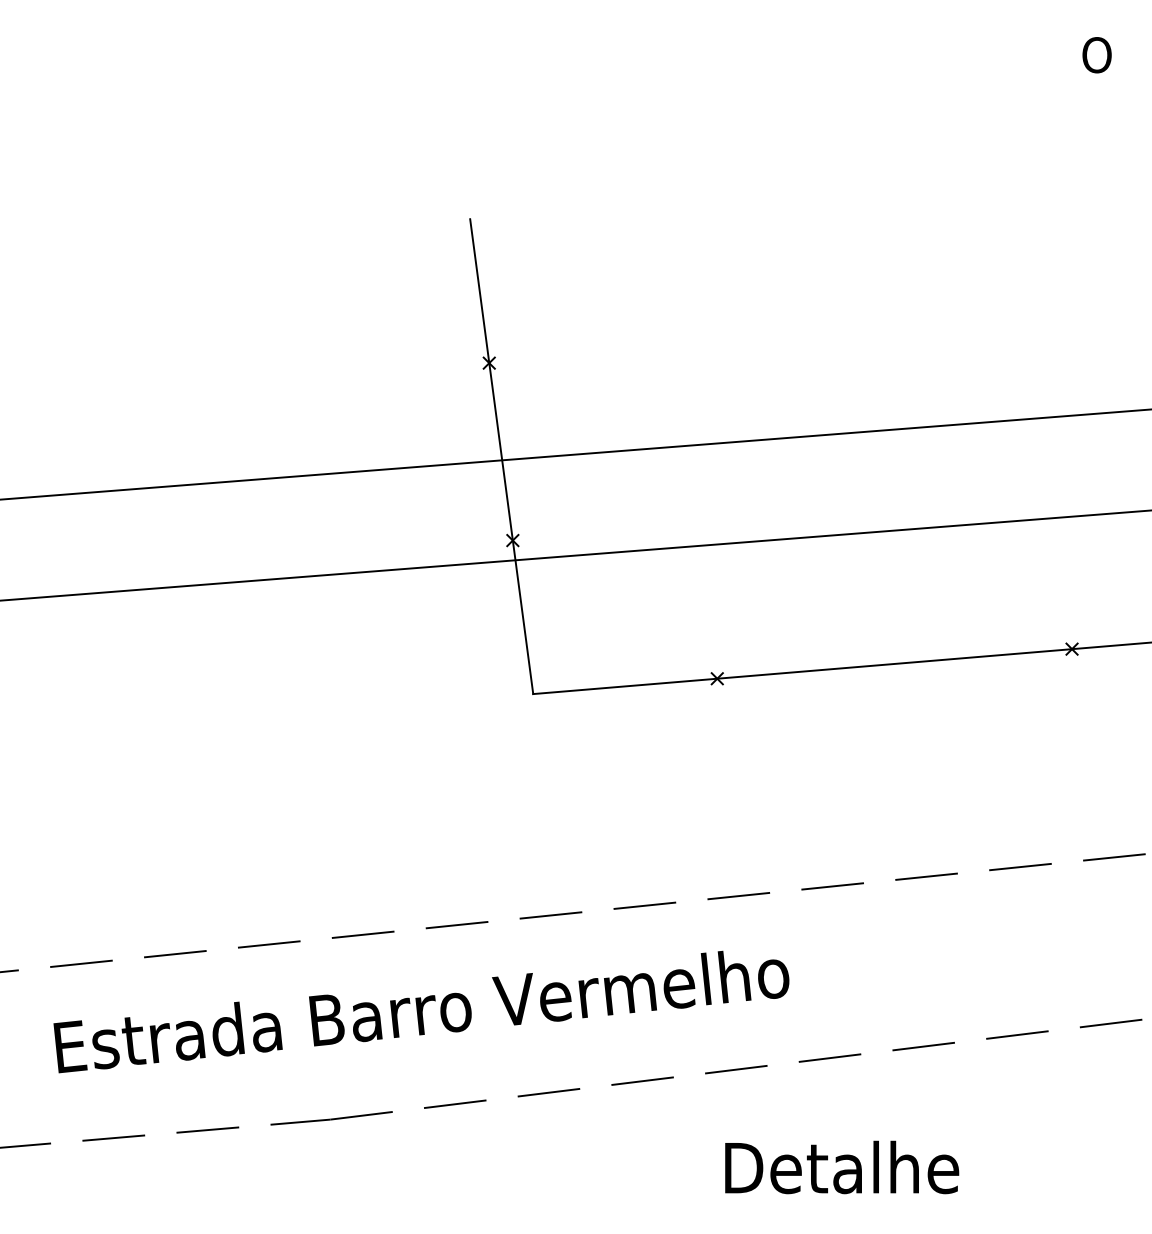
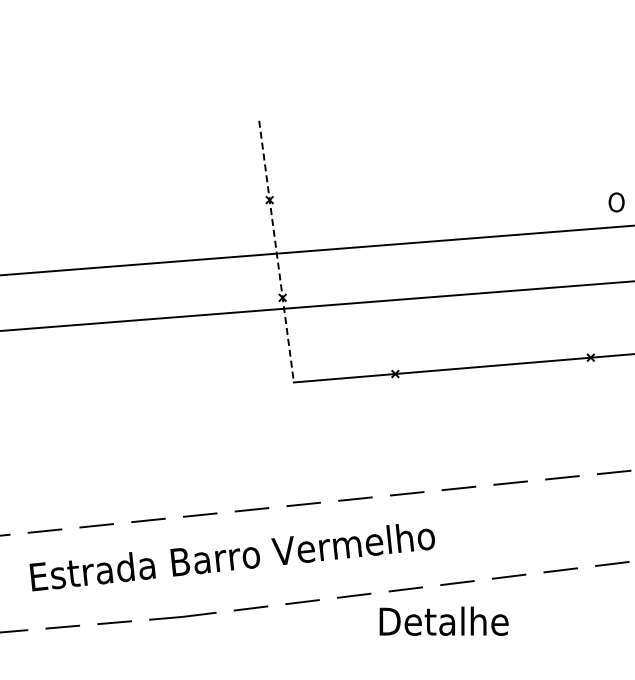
text: (1096, 55) -> (616, 202), moved
line: (501, 456) -> (276, 251), solid -> dashed
text: (840, 1165) -> (443, 620), moved

